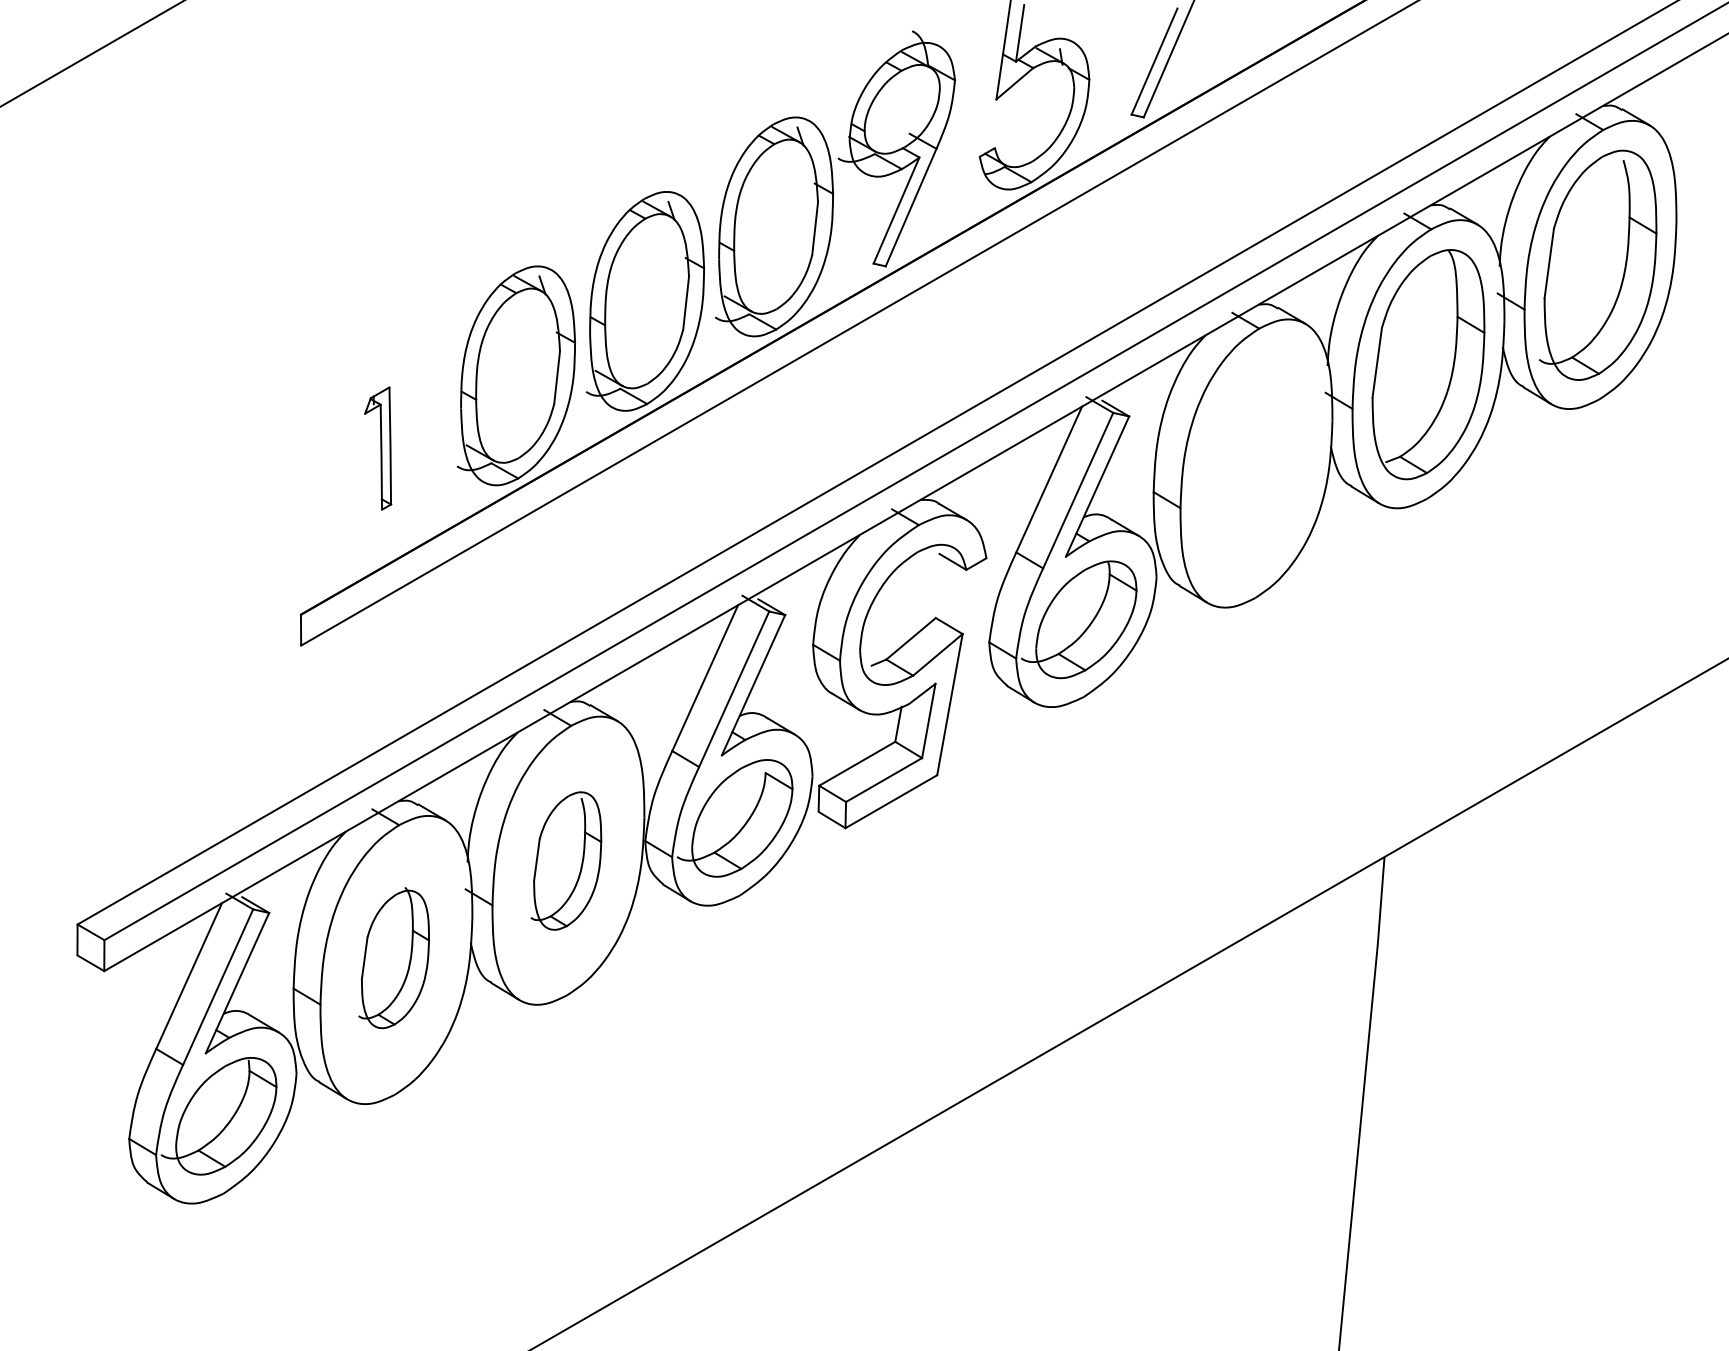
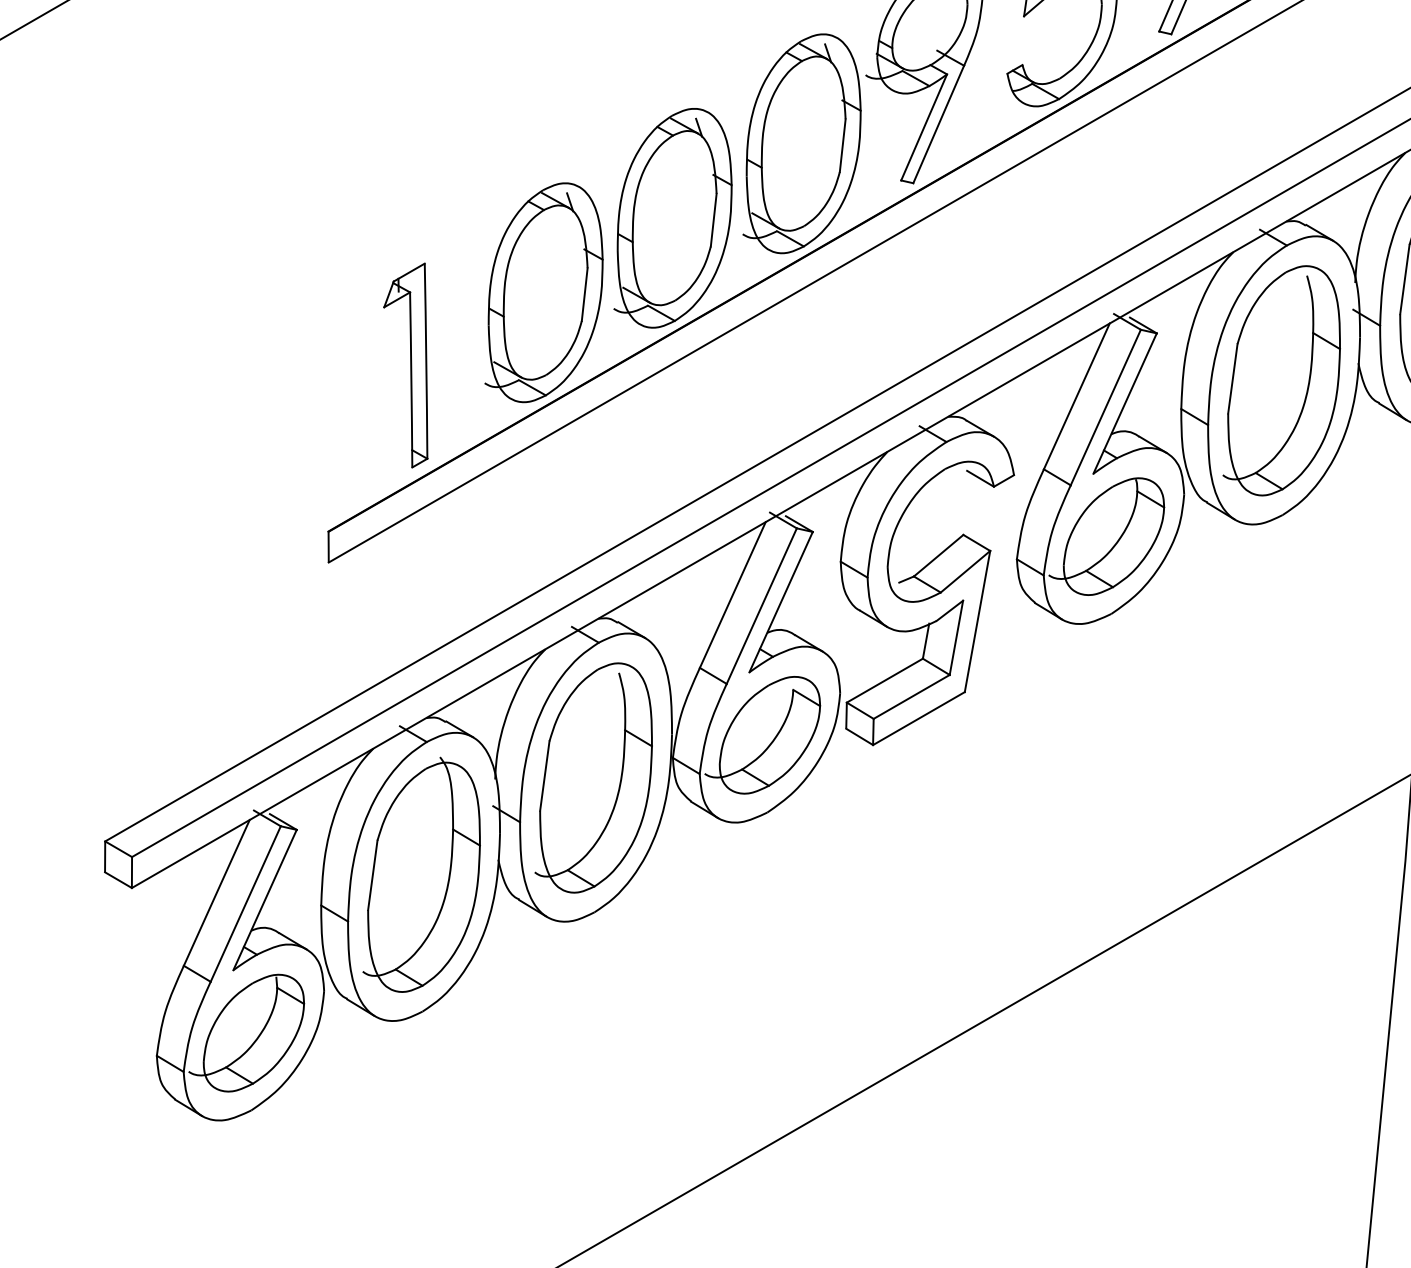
part: (377, 448) -> (405, 365), size x1.67
part: (1254, 463) -> (1282, 380), added
part: (566, 860) -> (594, 777), size x1.67
part: (393, 957) -> (421, 874), size x1.67

